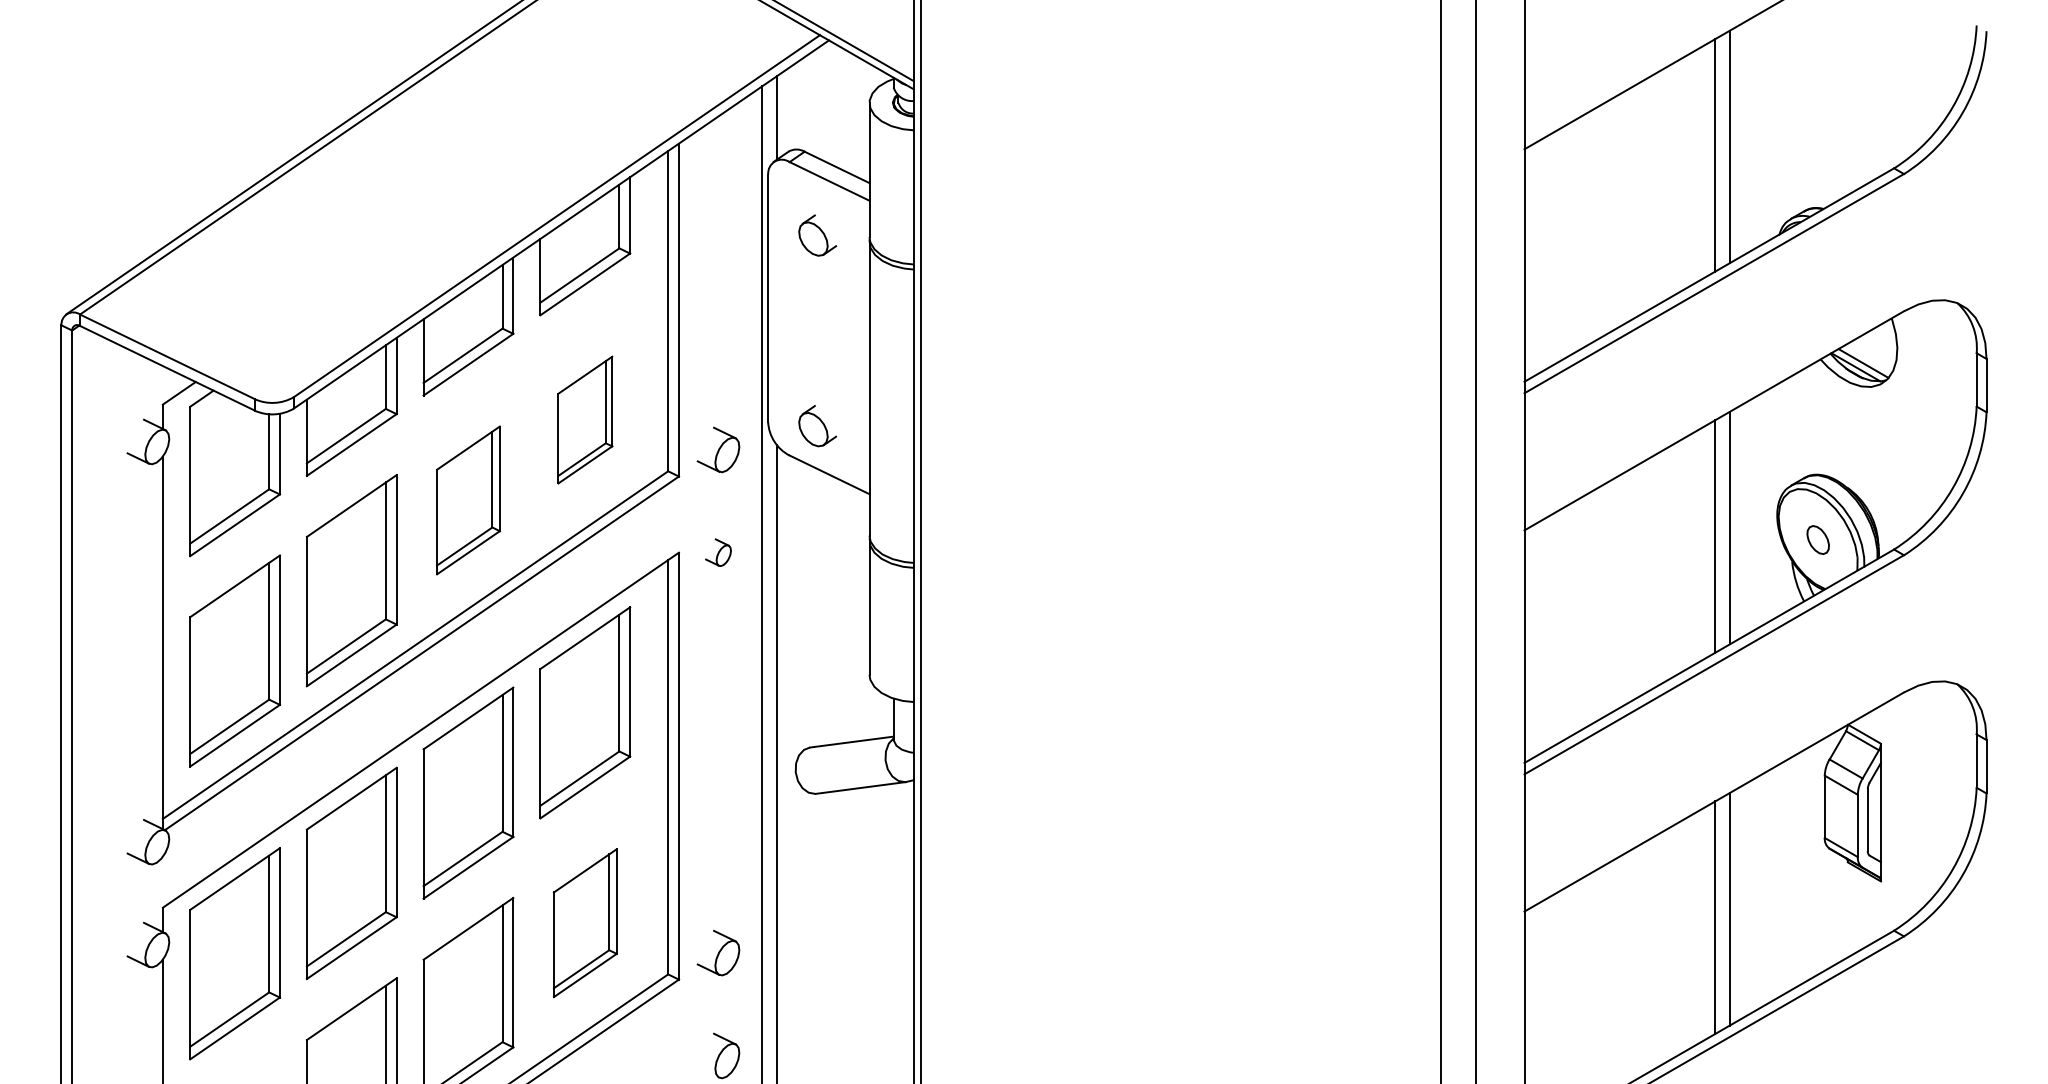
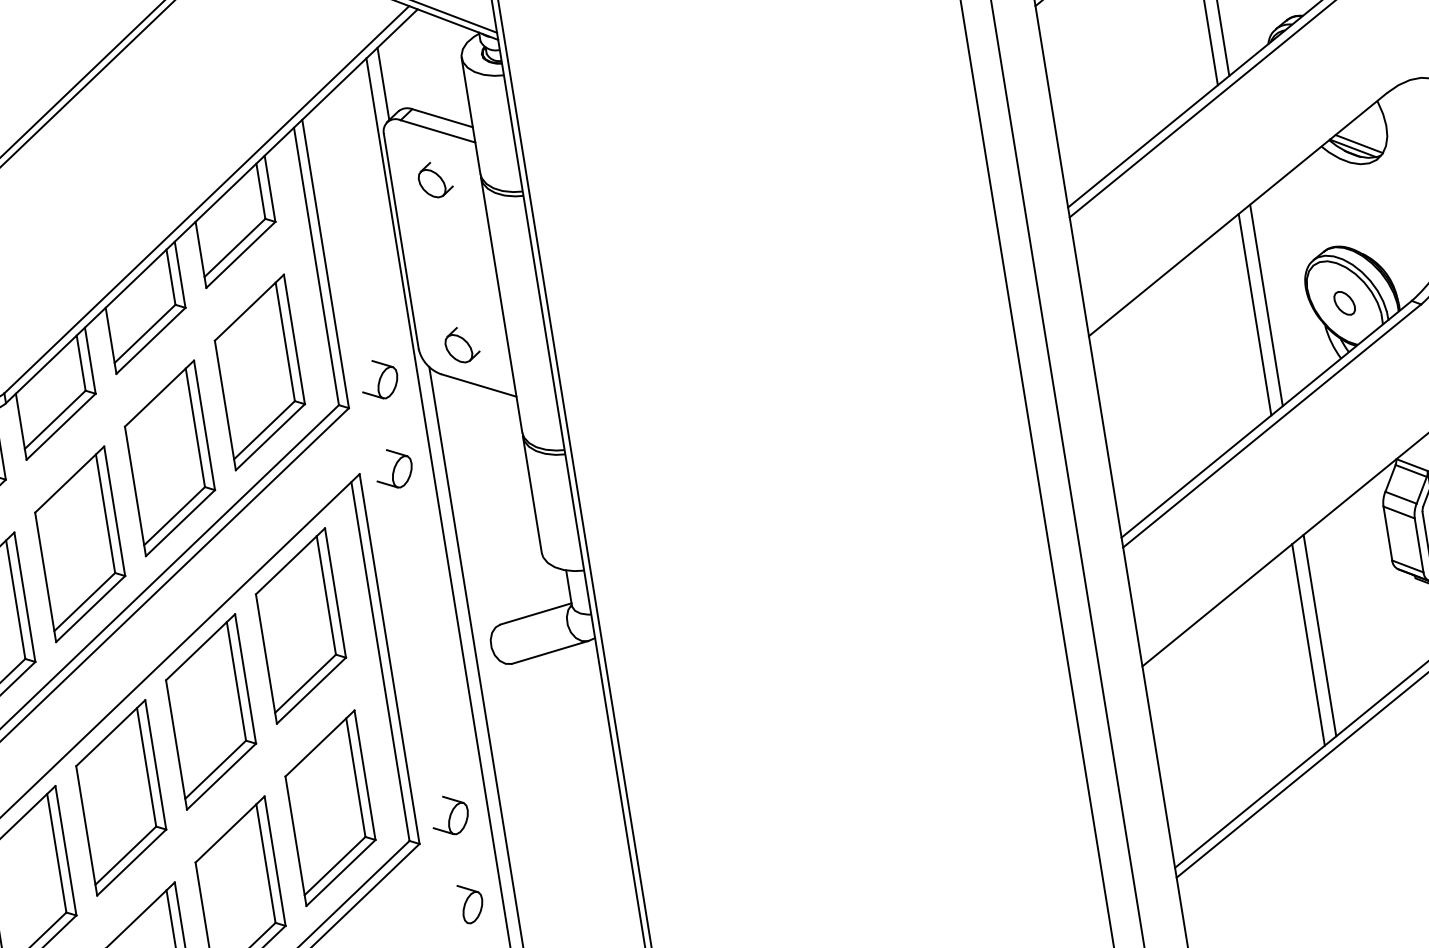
part: (585, 419) -> (260, 371), size x1.67
part: (468, 500) -> (170, 458), size x1.43
part: (718, 552) -> (393, 468), size x1.67
part: (585, 922) -> (330, 807), size x1.43

